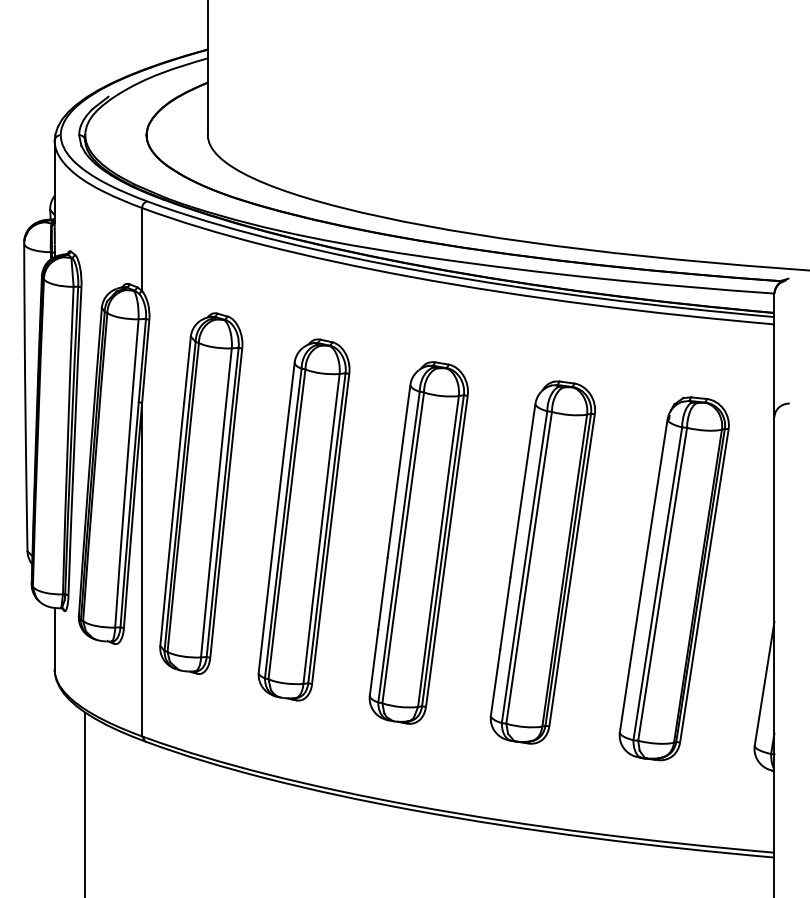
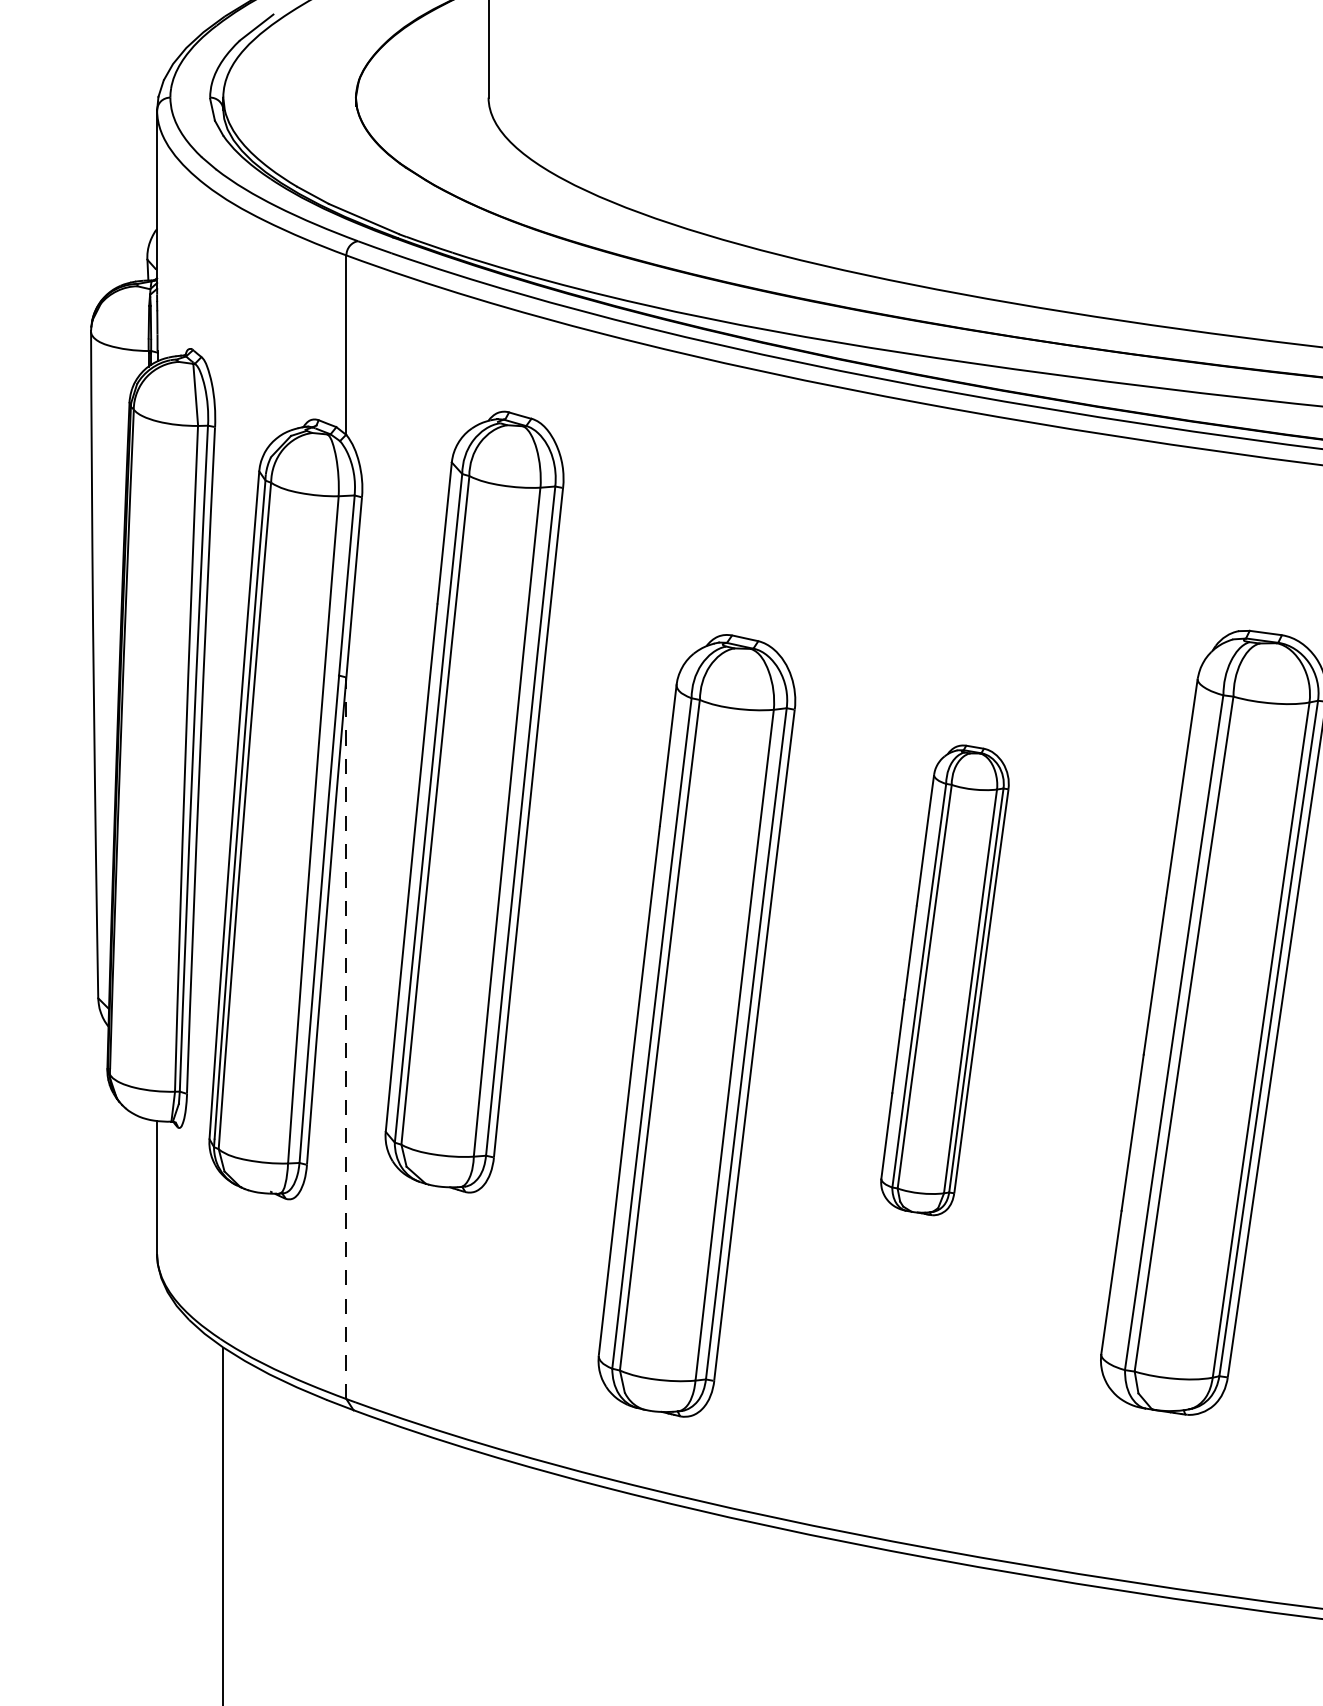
part: (201, 493) -> (474, 801), moved
part: (303, 519) -> (695, 1024), moved
part: (418, 542) -> (944, 979), size x0.6
line: (142, 569) -> (347, 1037), solid -> dashed

